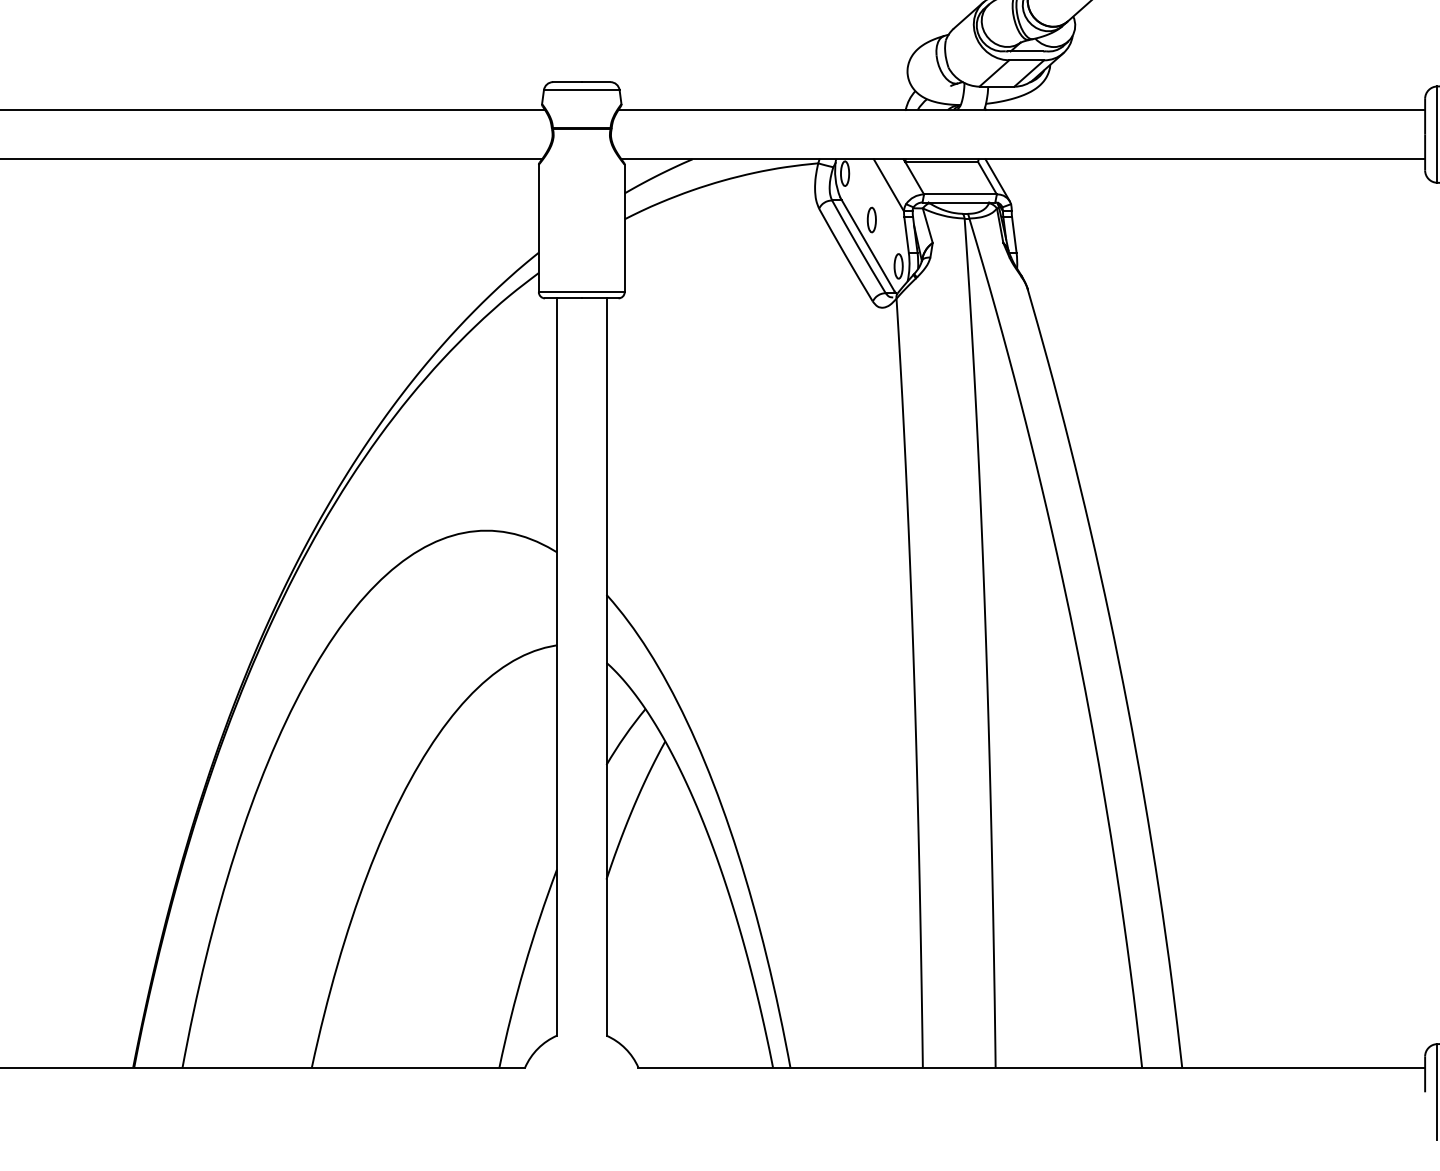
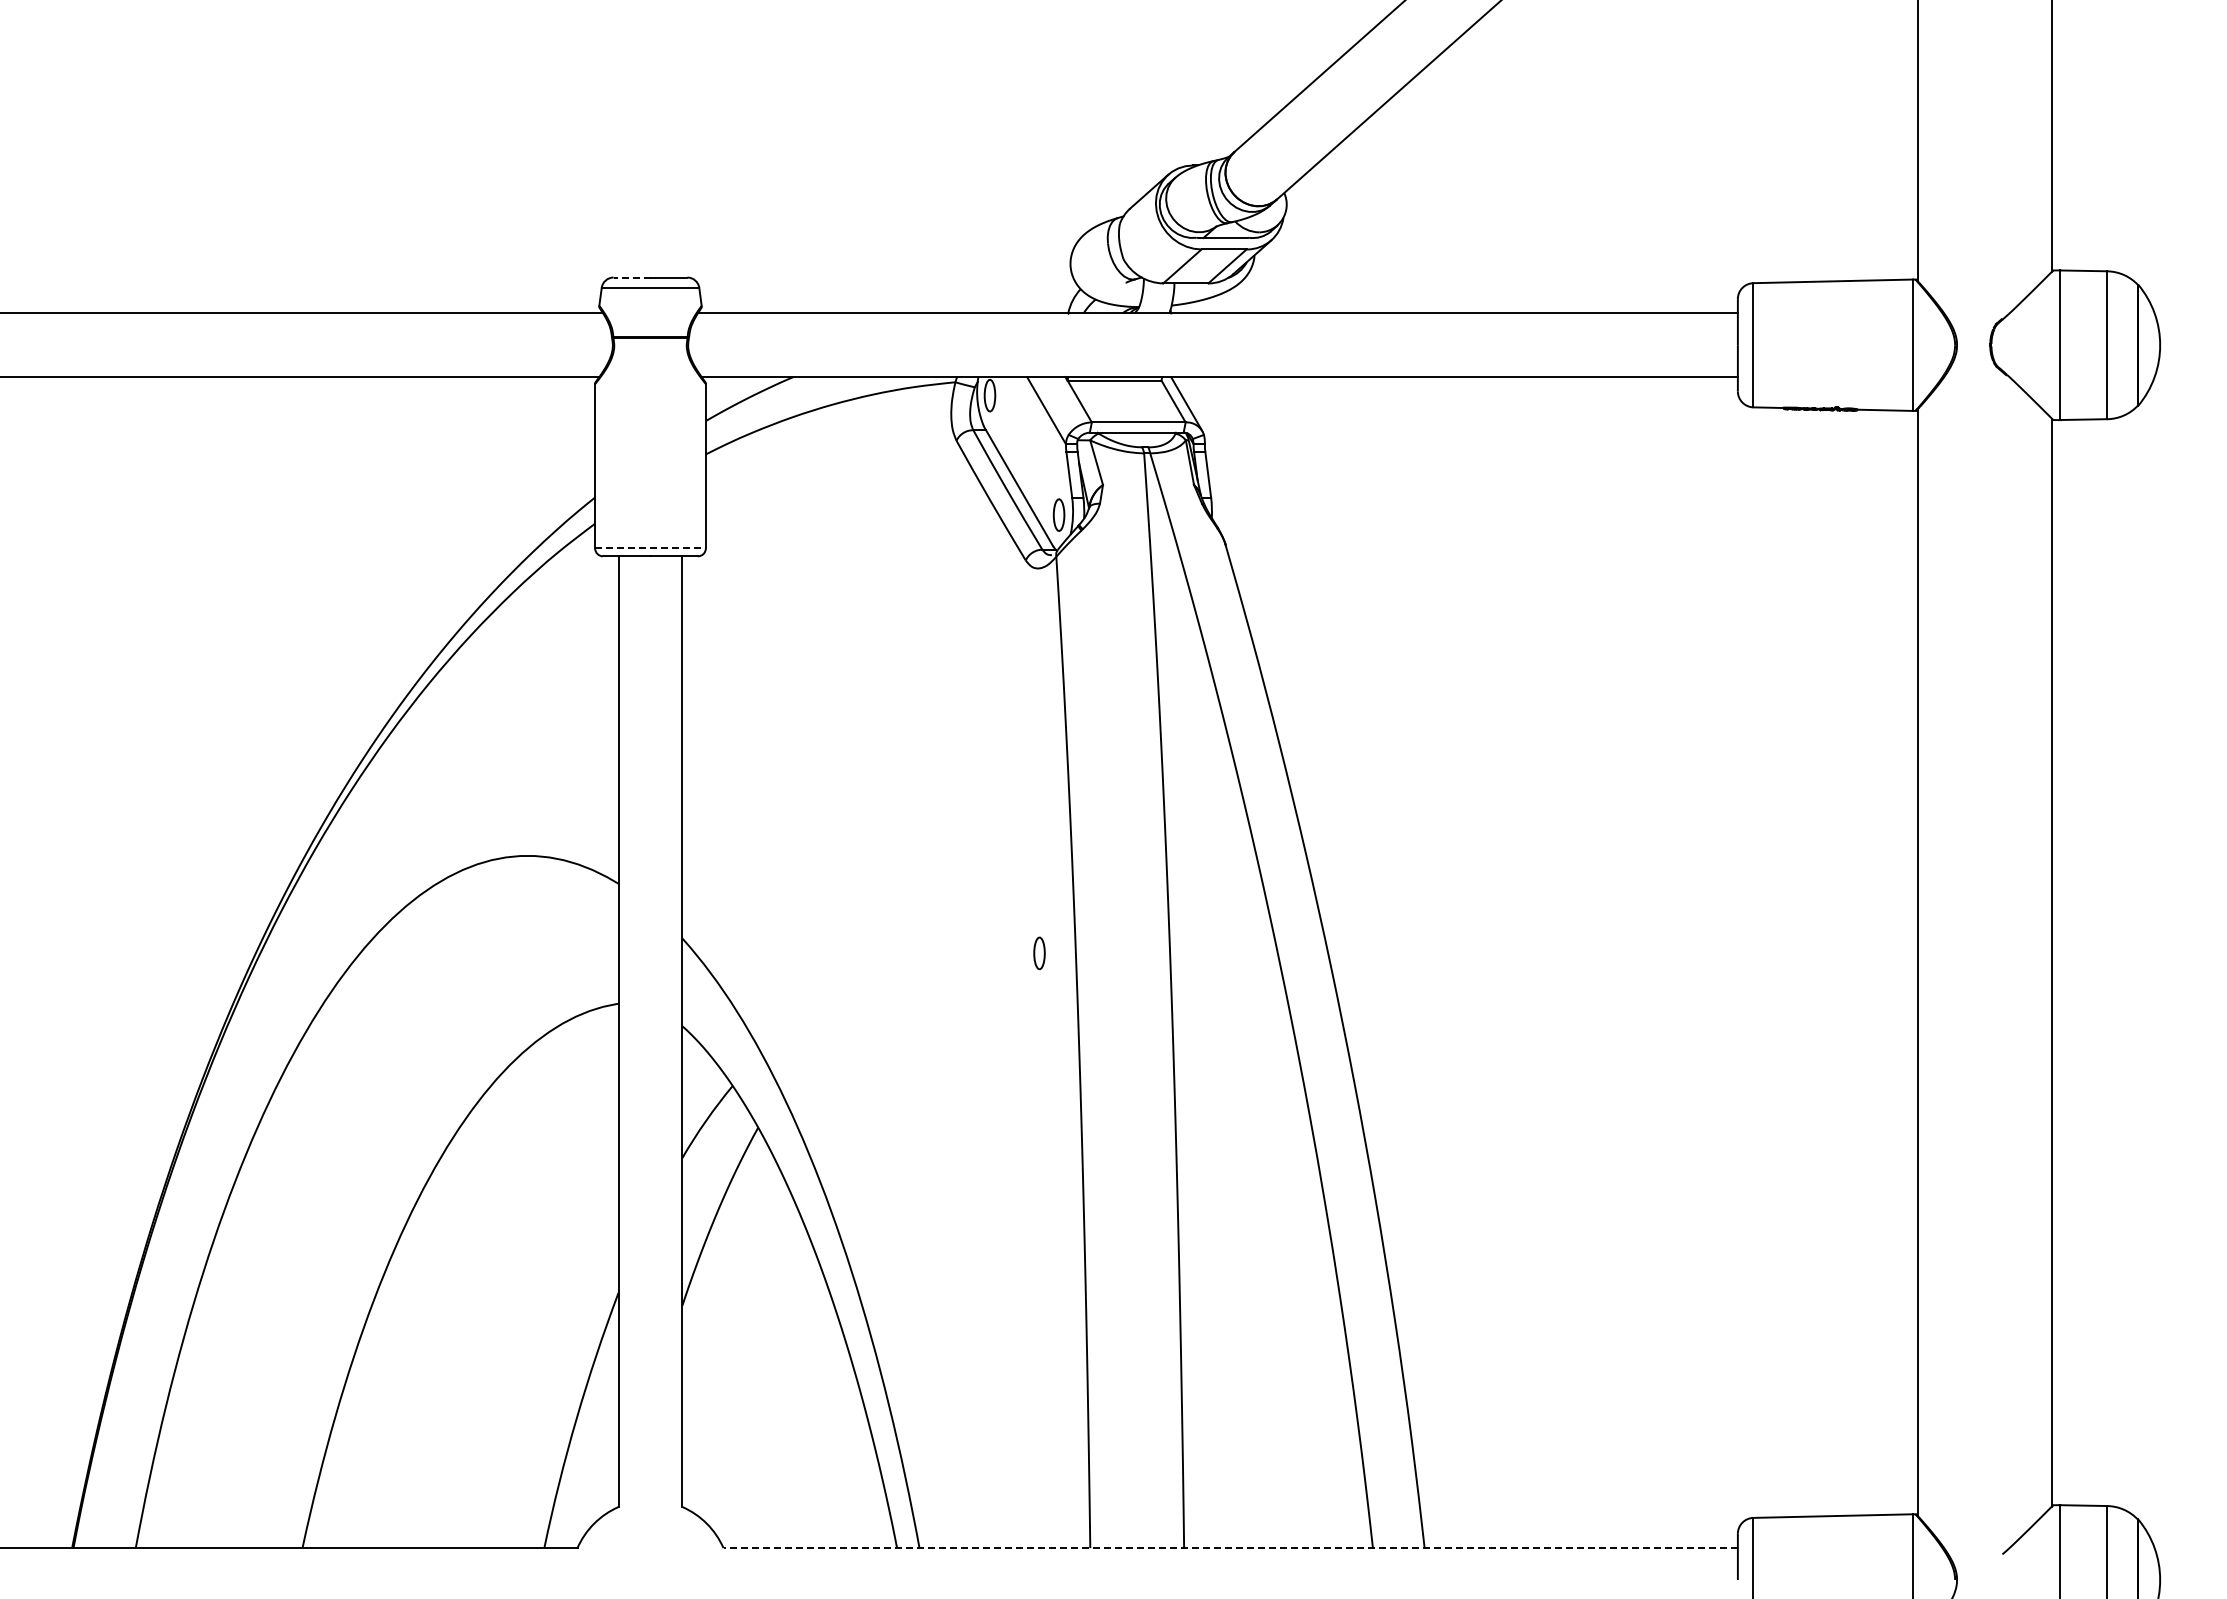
line: (567, 82) -> (631, 277), solid -> dashed
part: (871, 220) -> (1039, 953), moved
line: (582, 292) -> (651, 548), solid -> dashed
line: (1031, 1067) -> (1230, 1548), solid -> dashed

